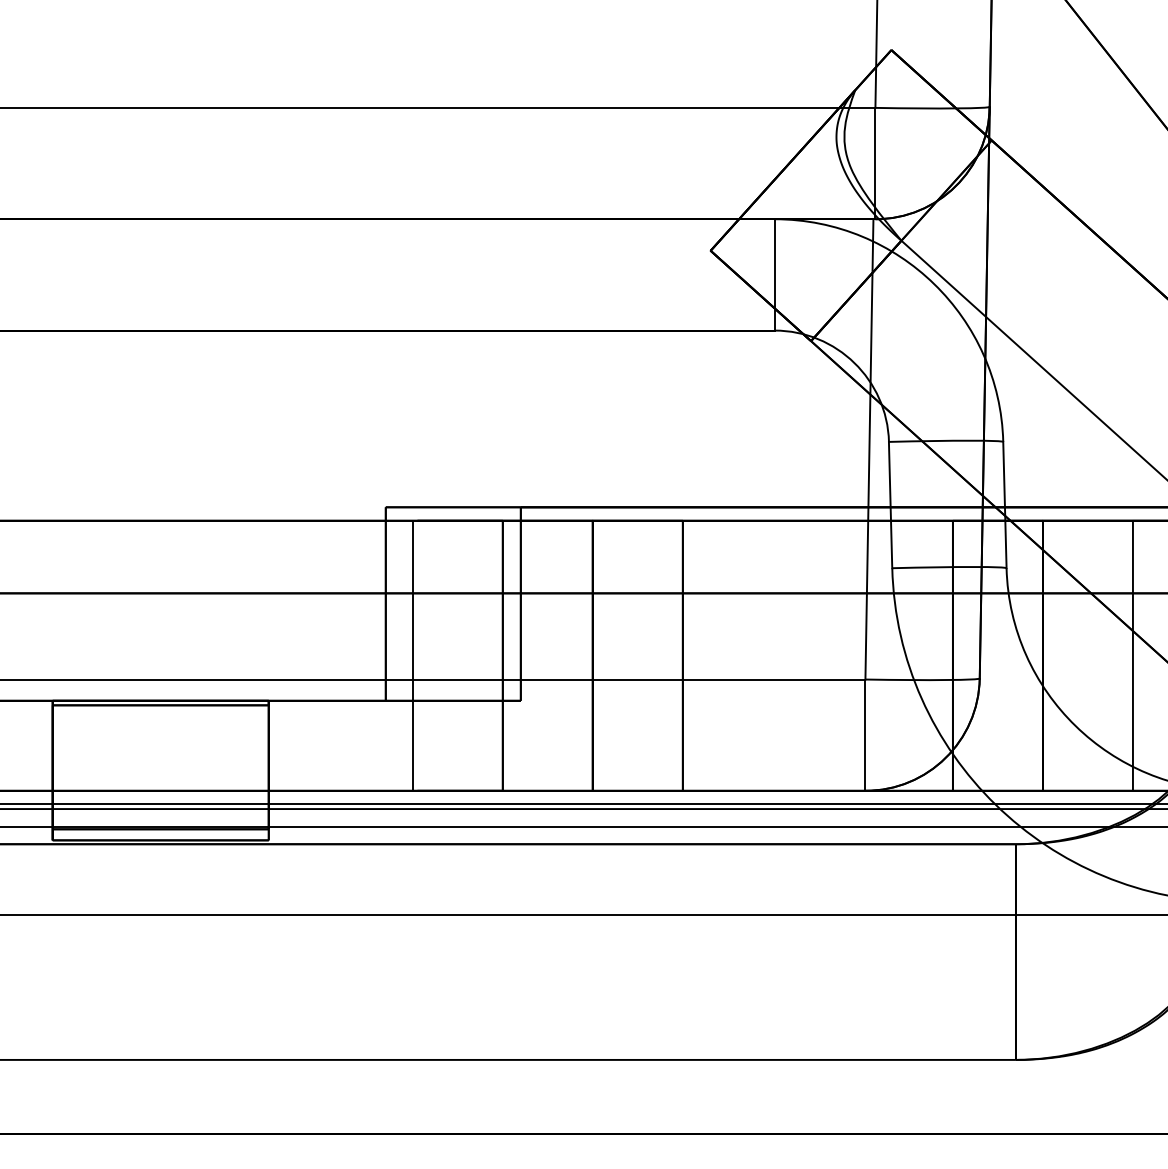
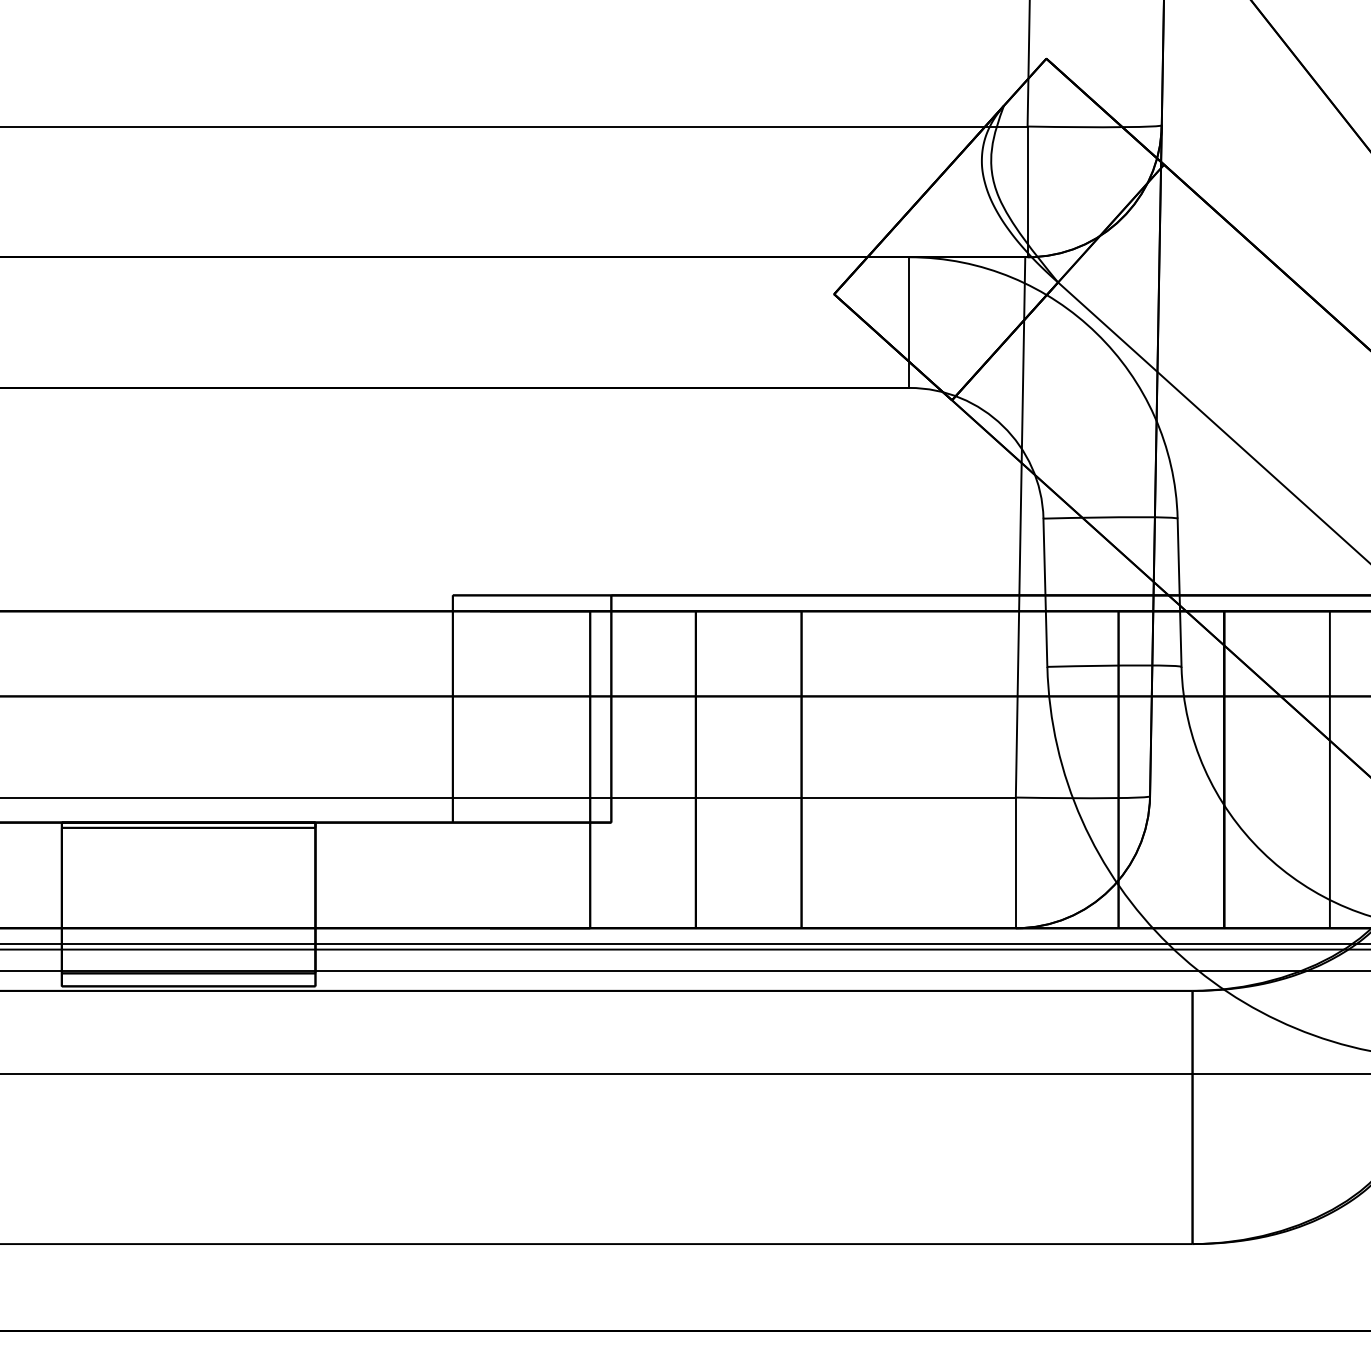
line: (412, 655) -> (484, 769), removed

